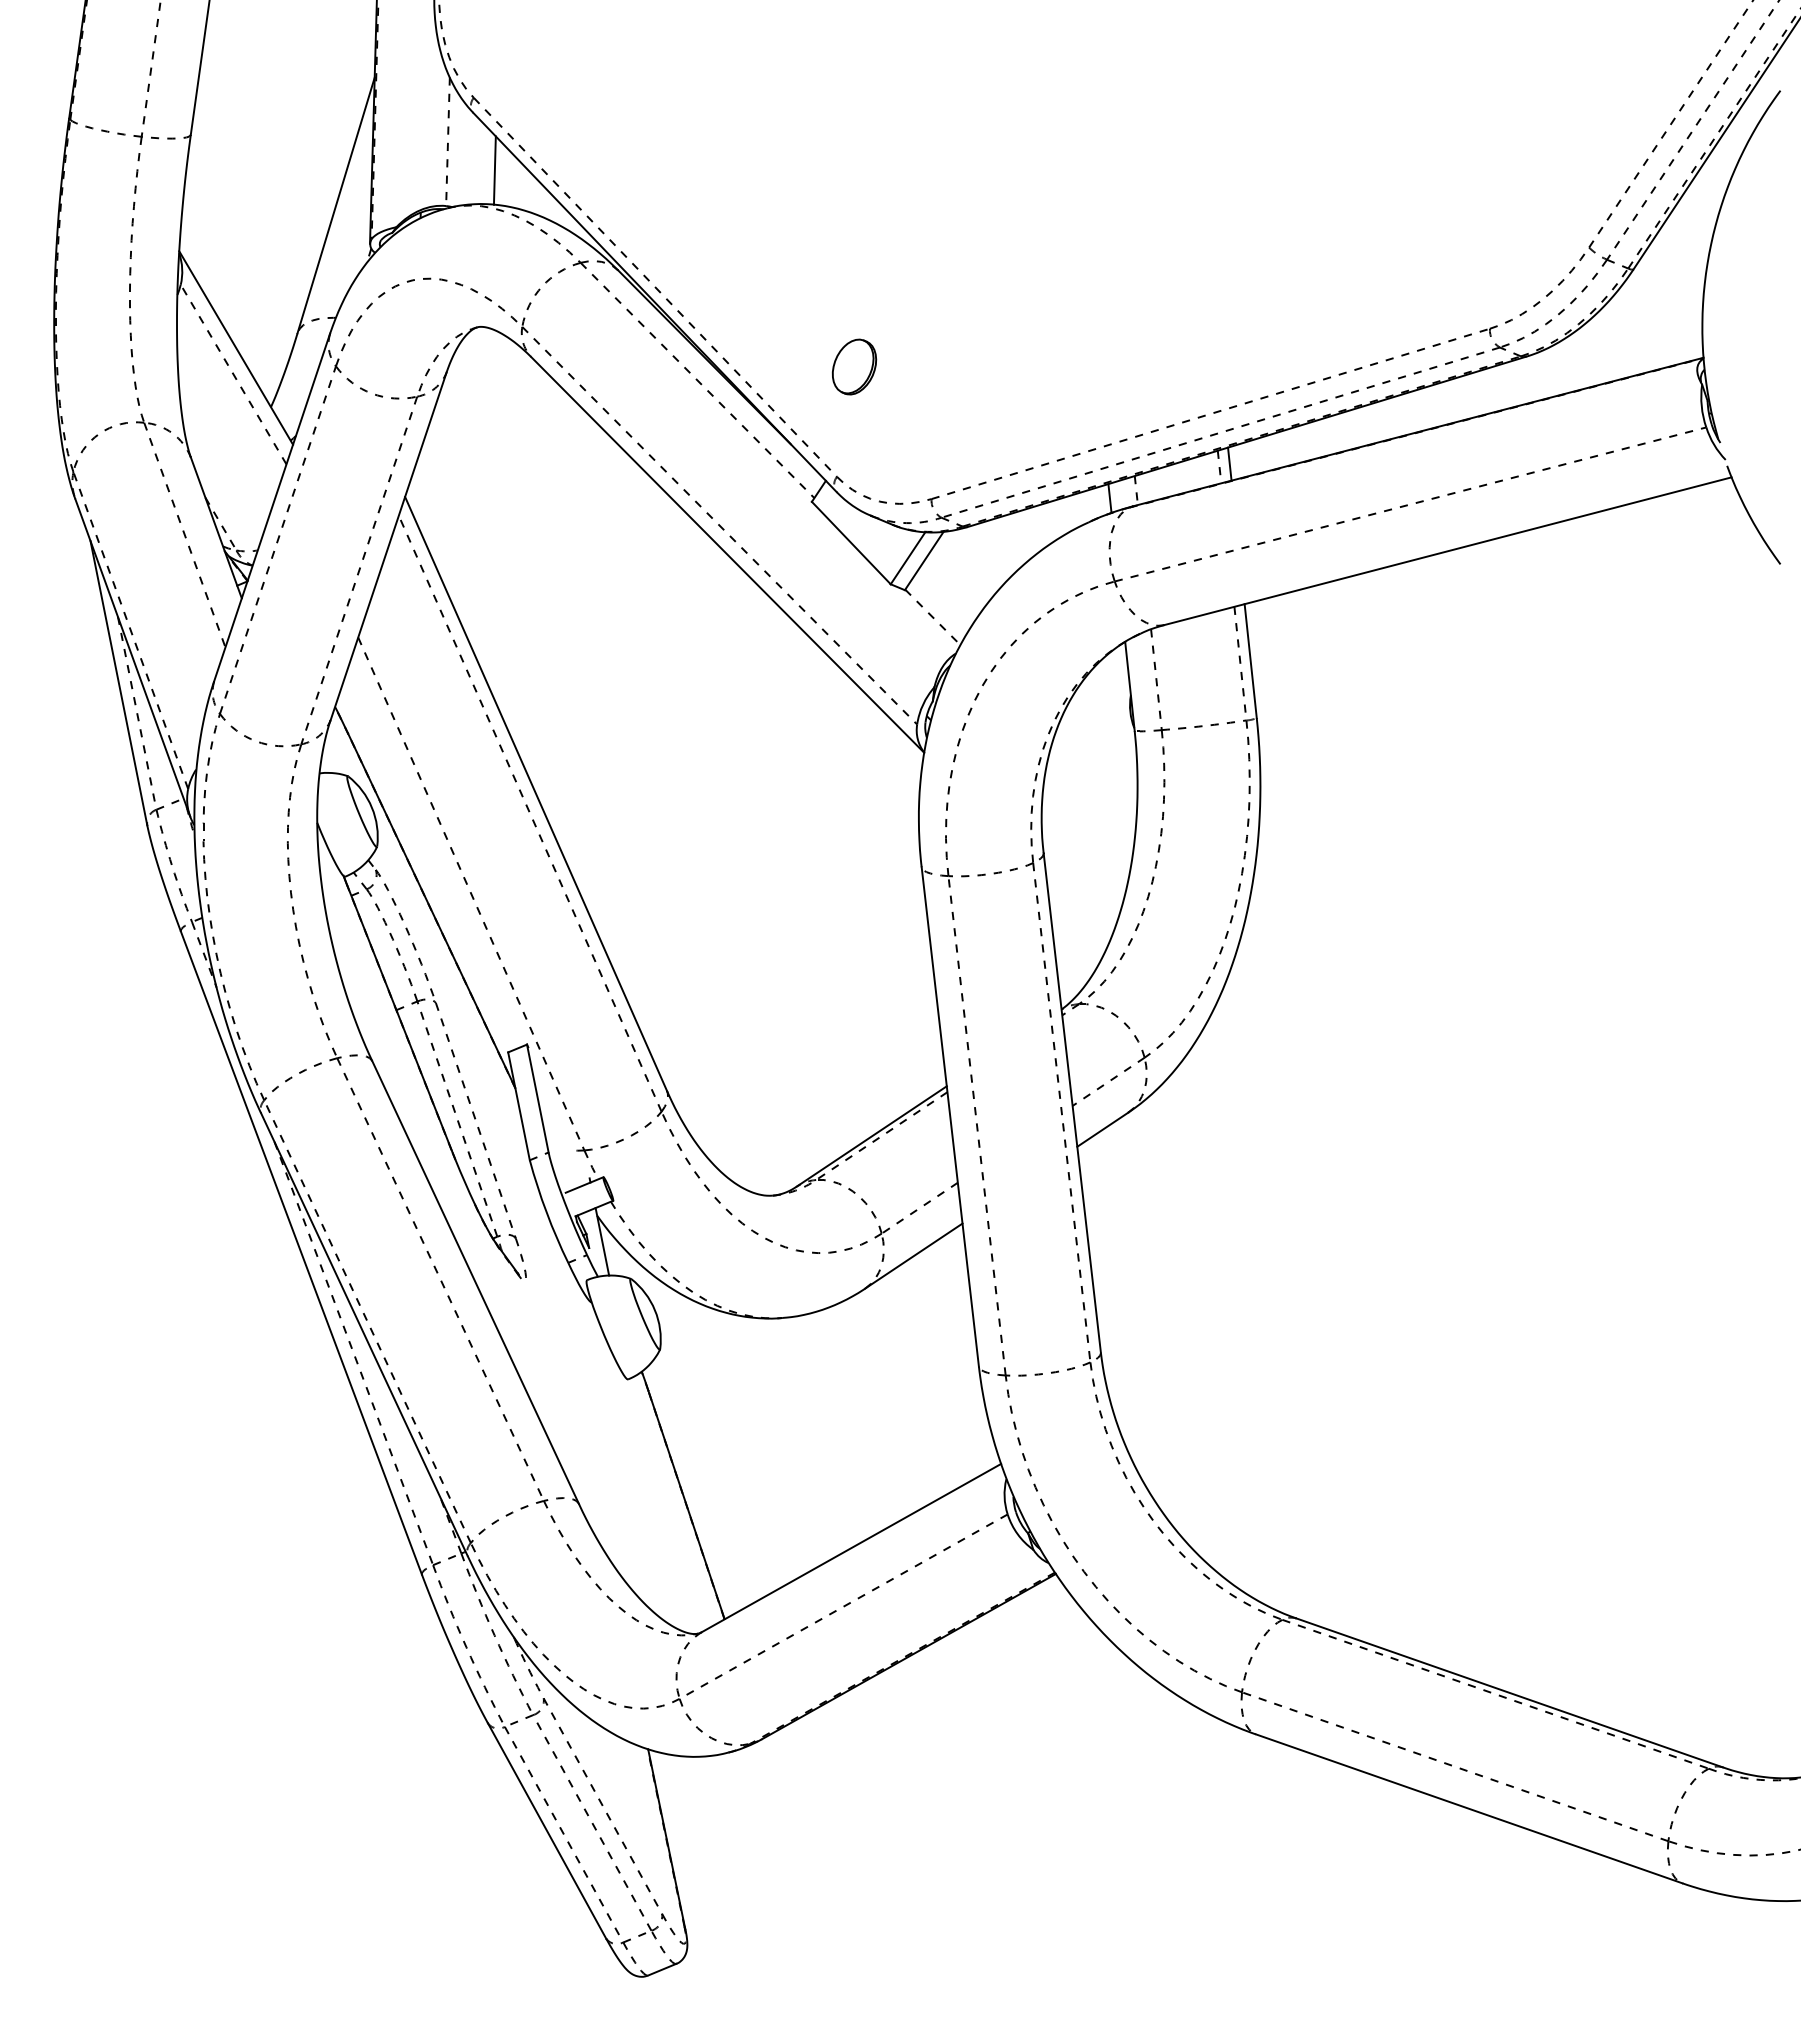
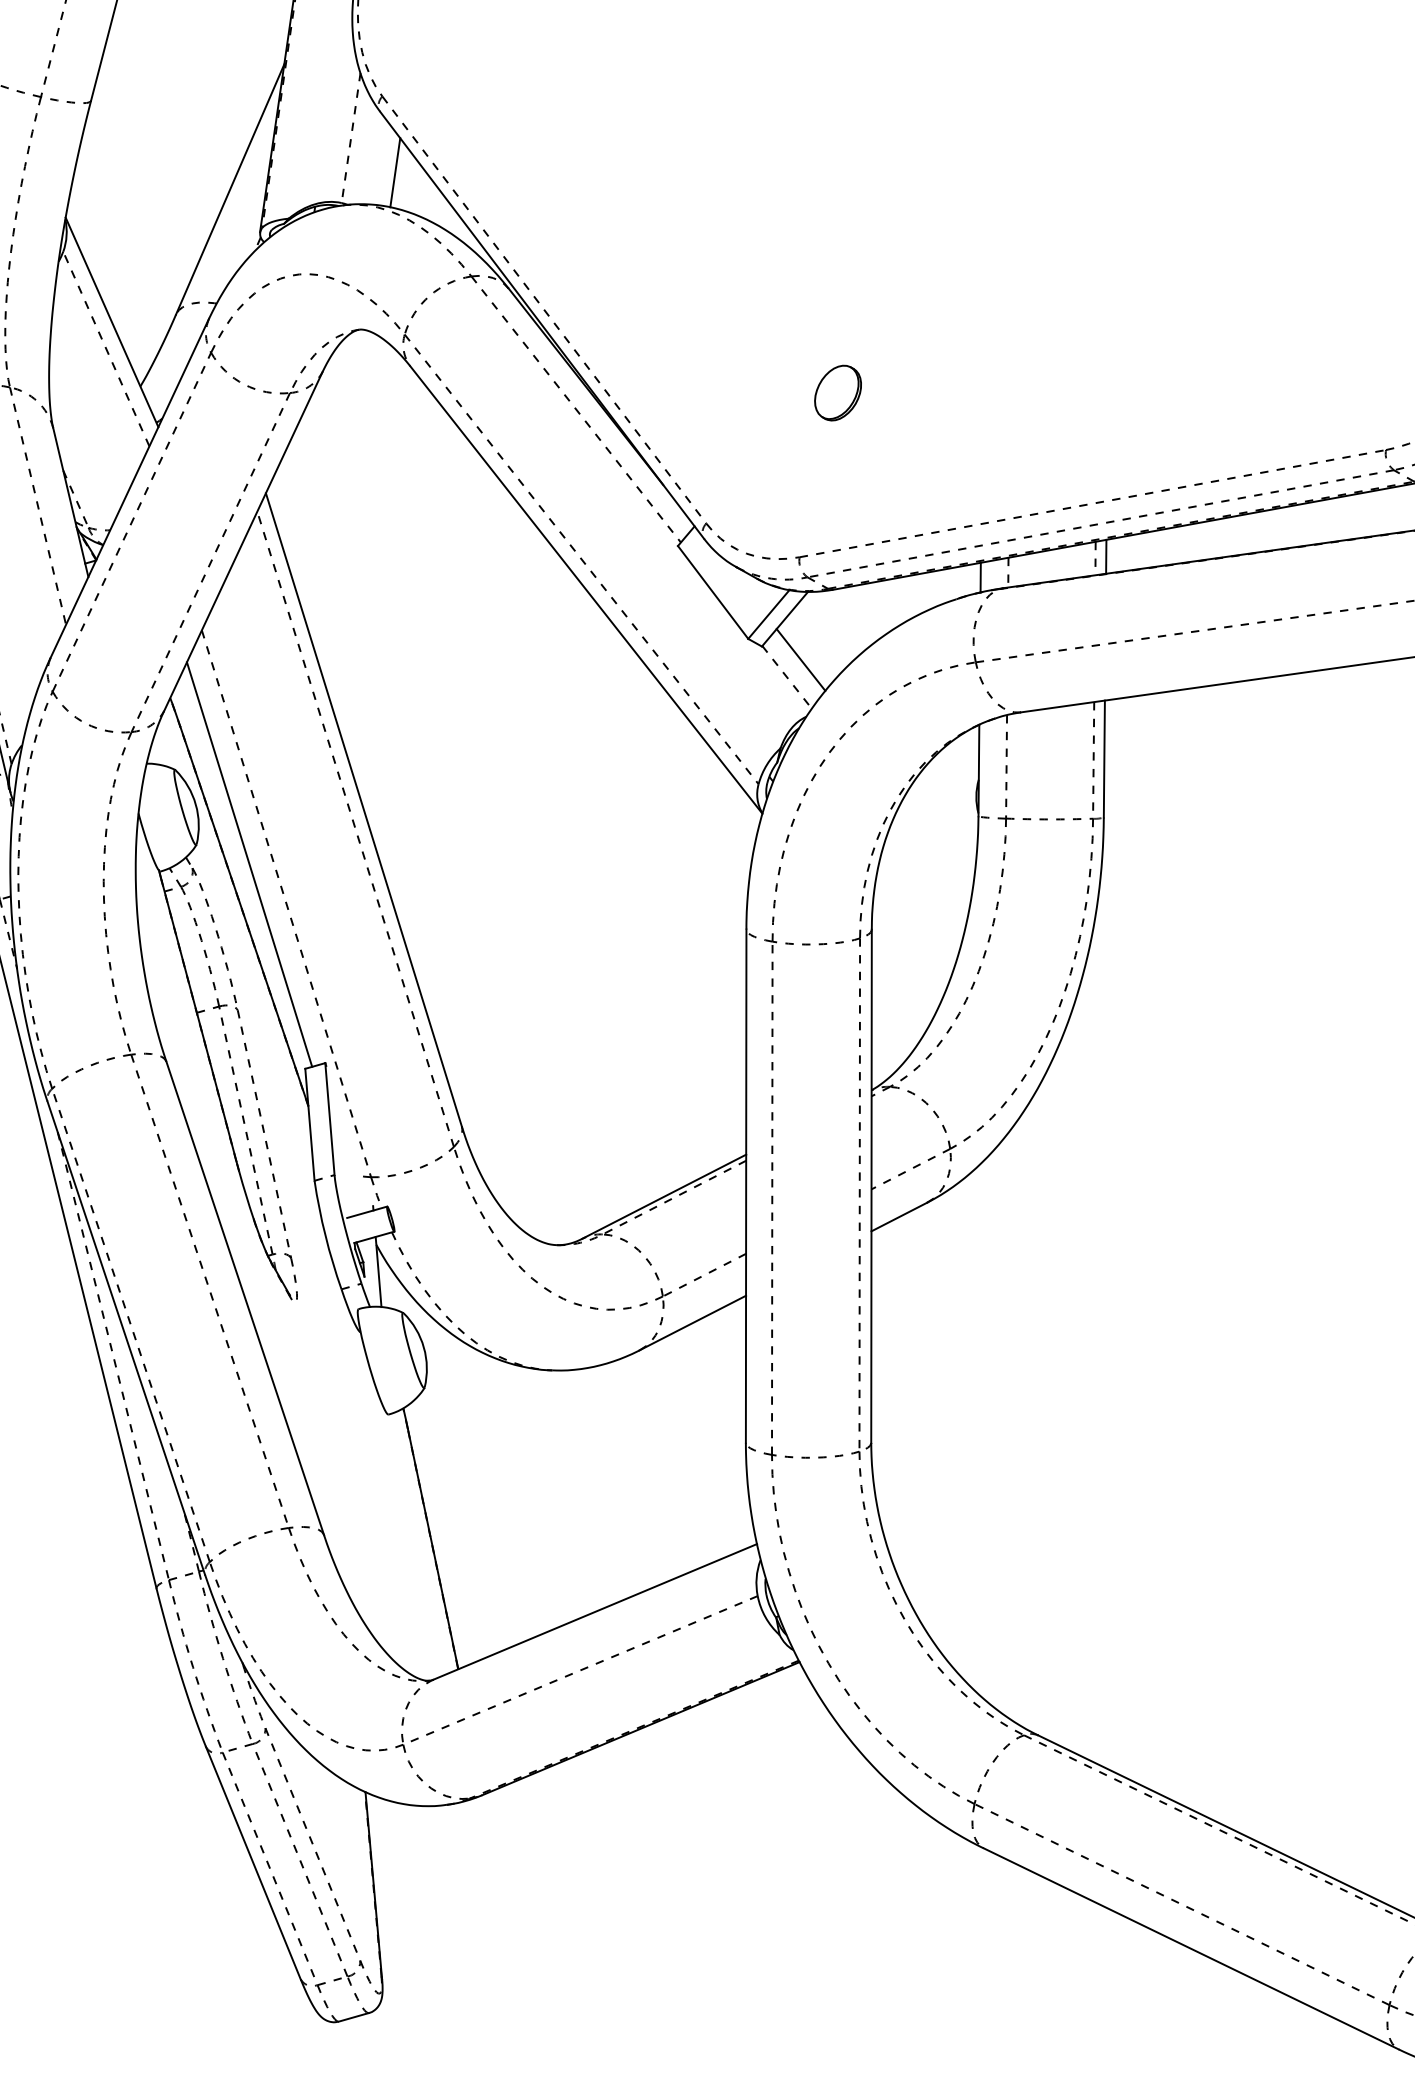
part: (854, 366) -> (838, 392), moved
line: (944, 598) -> (801, 659), added
line: (430, 859) -> (249, 864), added

